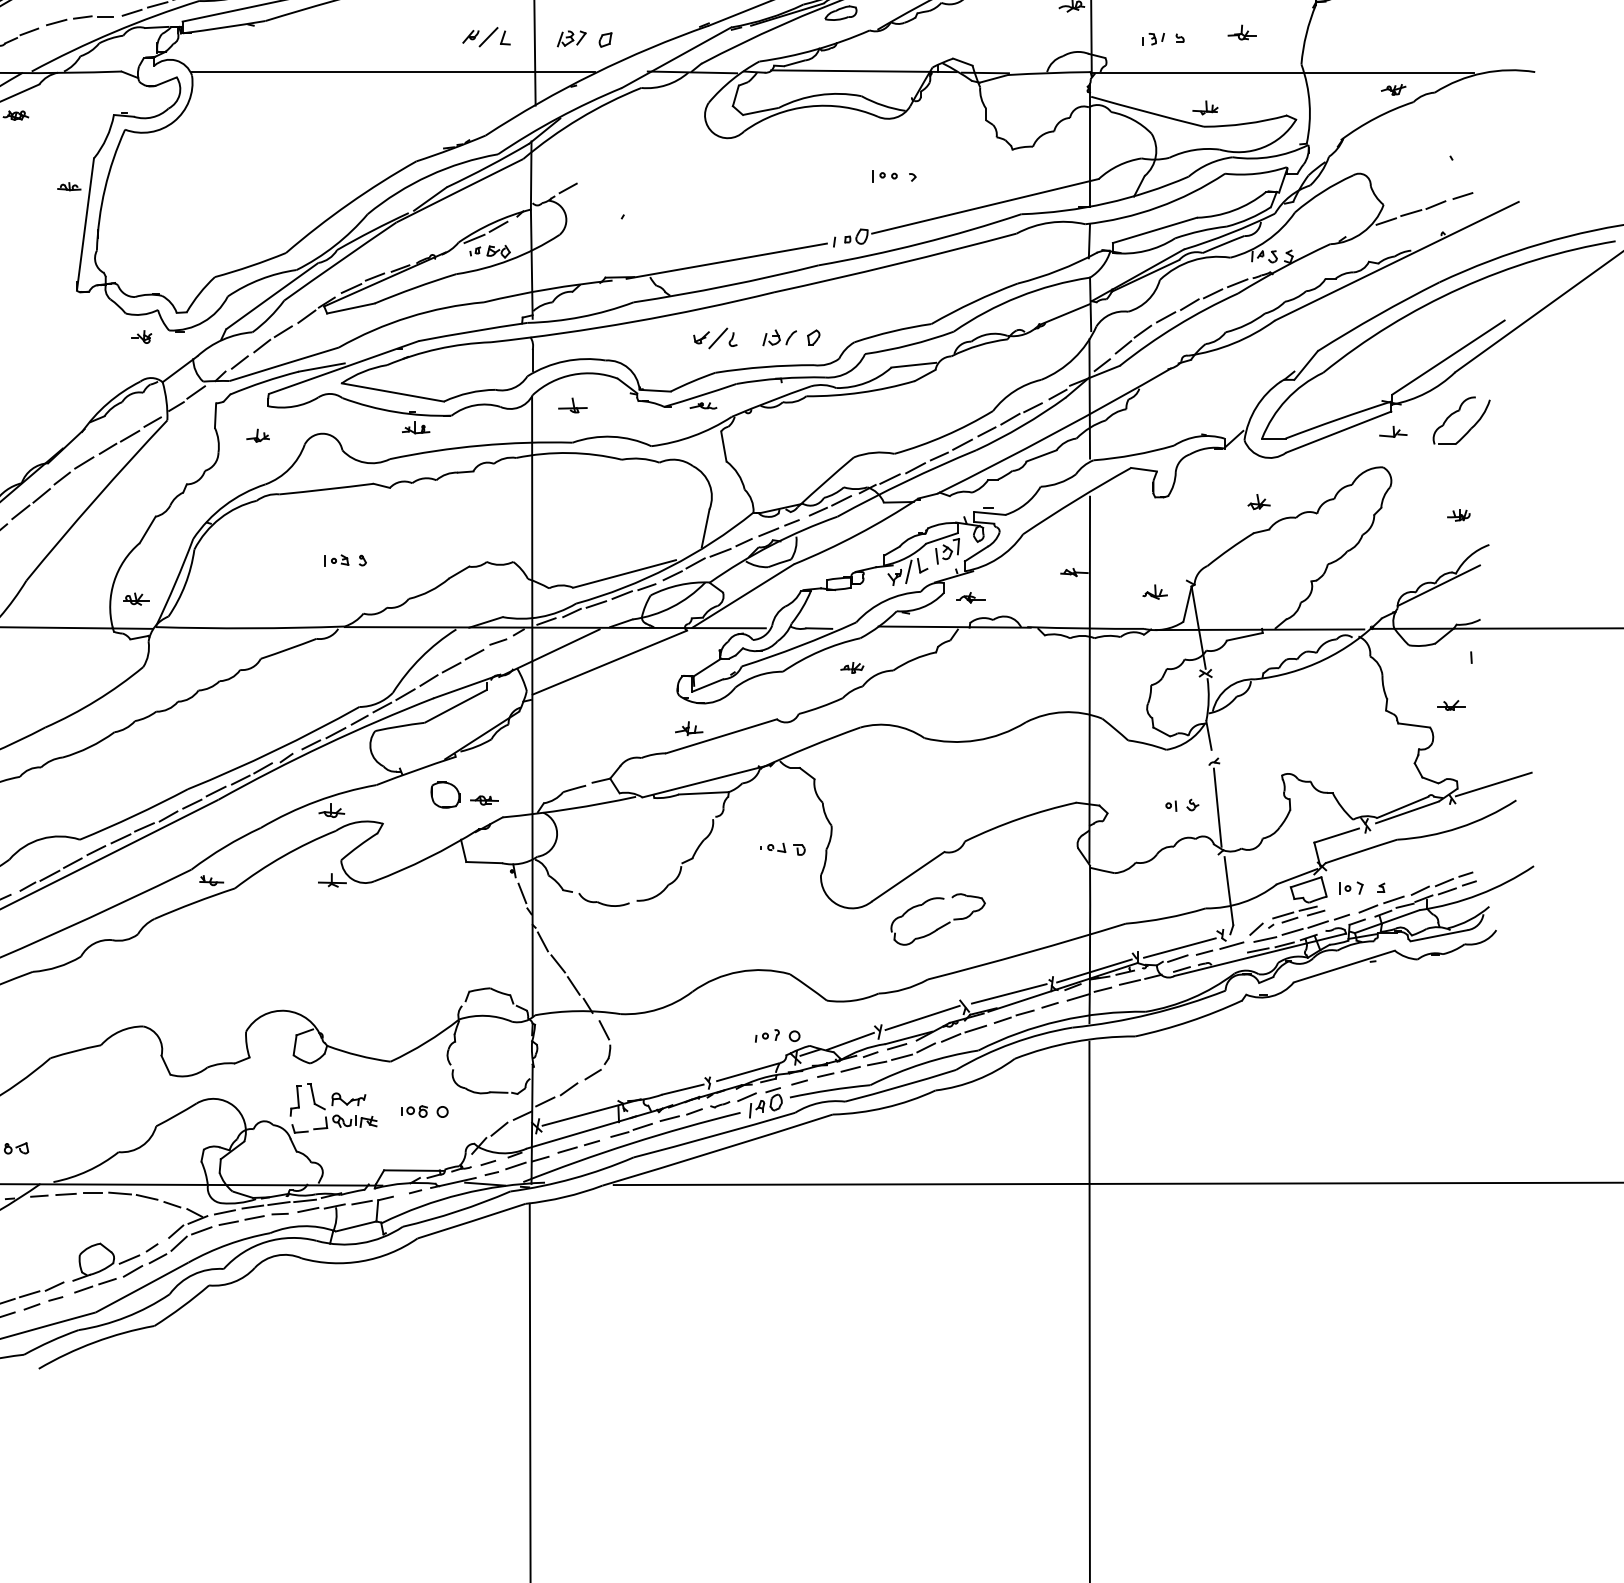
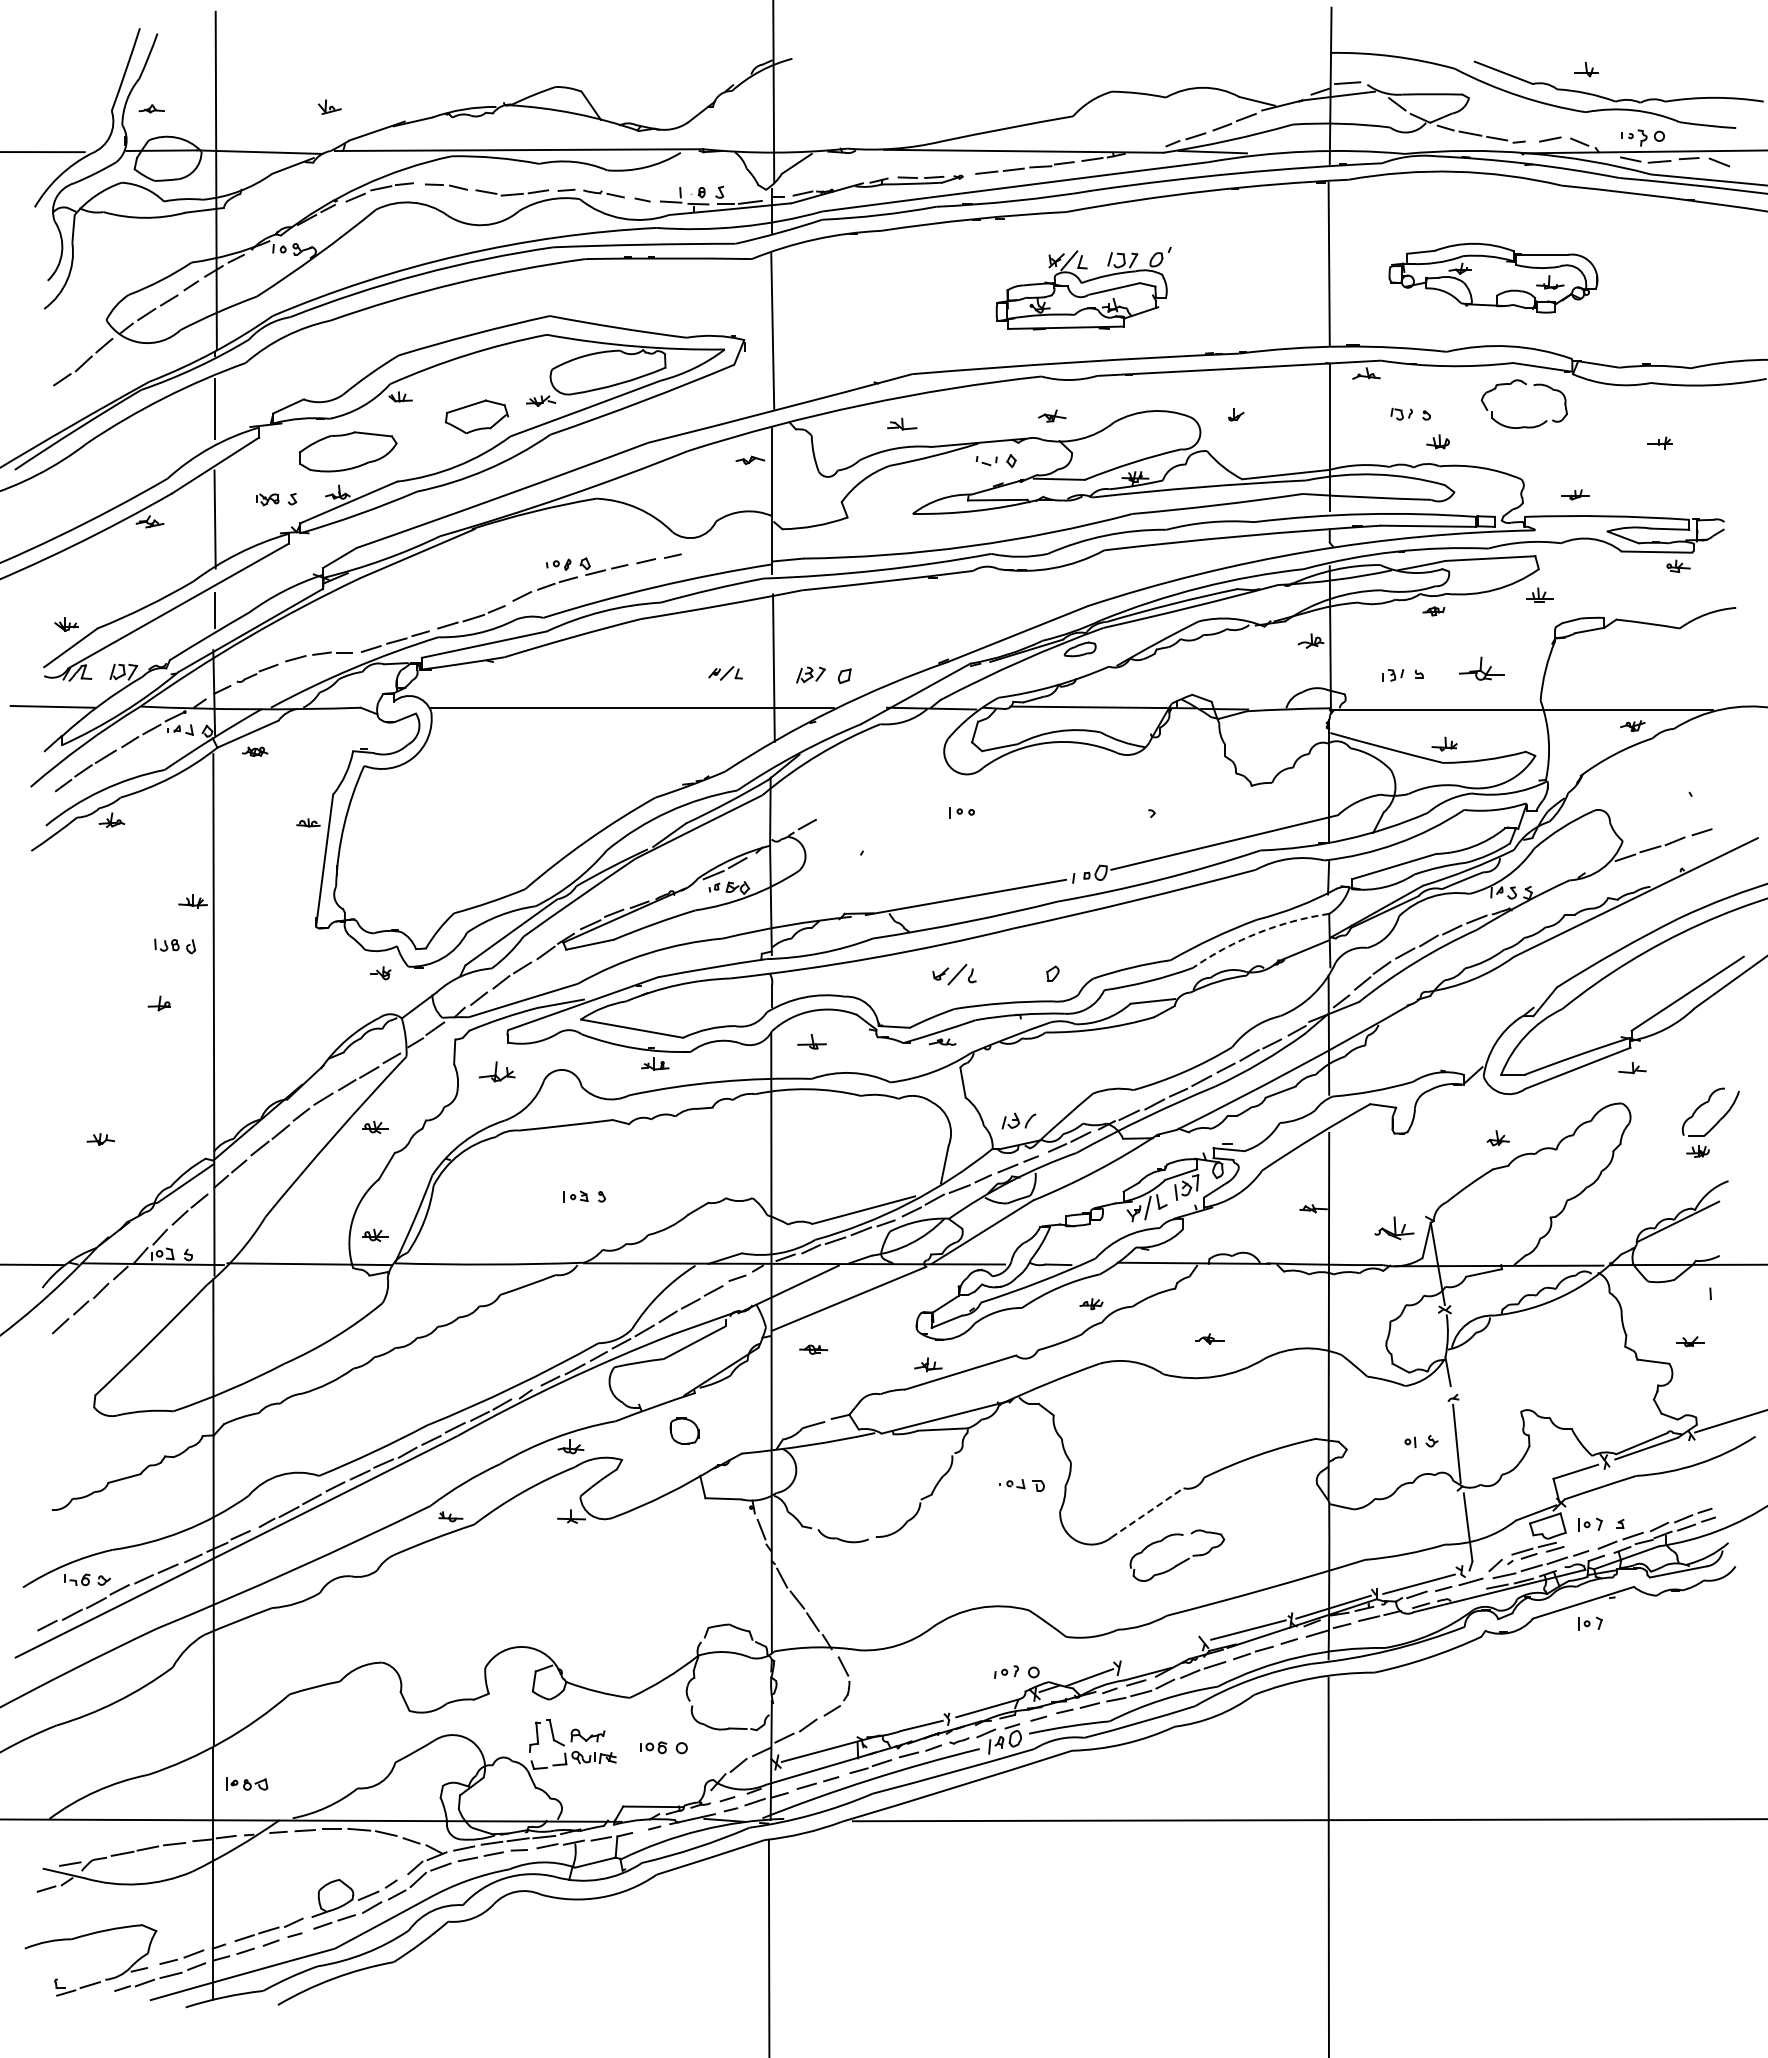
part: (1241, 32) -> (1480, 668), size x1.6
part: (486, 37) -> (725, 673), size x0.7
part: (884, 176) -> (961, 812), moved
arc: (1018, 297) -> (1257, 933), solid -> dashed
part: (779, 337) -> (1018, 1120), moved
part: (1457, 412) -> (1706, 1103), moved
part: (258, 435) -> (497, 1071), size x1.6
part: (136, 490) -> (375, 1126), added
part: (1154, 592) -> (1393, 1228), size x1.6
part: (970, 597) -> (1209, 1338), moved
part: (484, 800) -> (813, 1349), moved
line: (908, 876) -> (1147, 1512), solid -> dashed
part: (1351, 987) -> (1590, 1623), added
line: (922, 1018) -> (1161, 1654), removed

